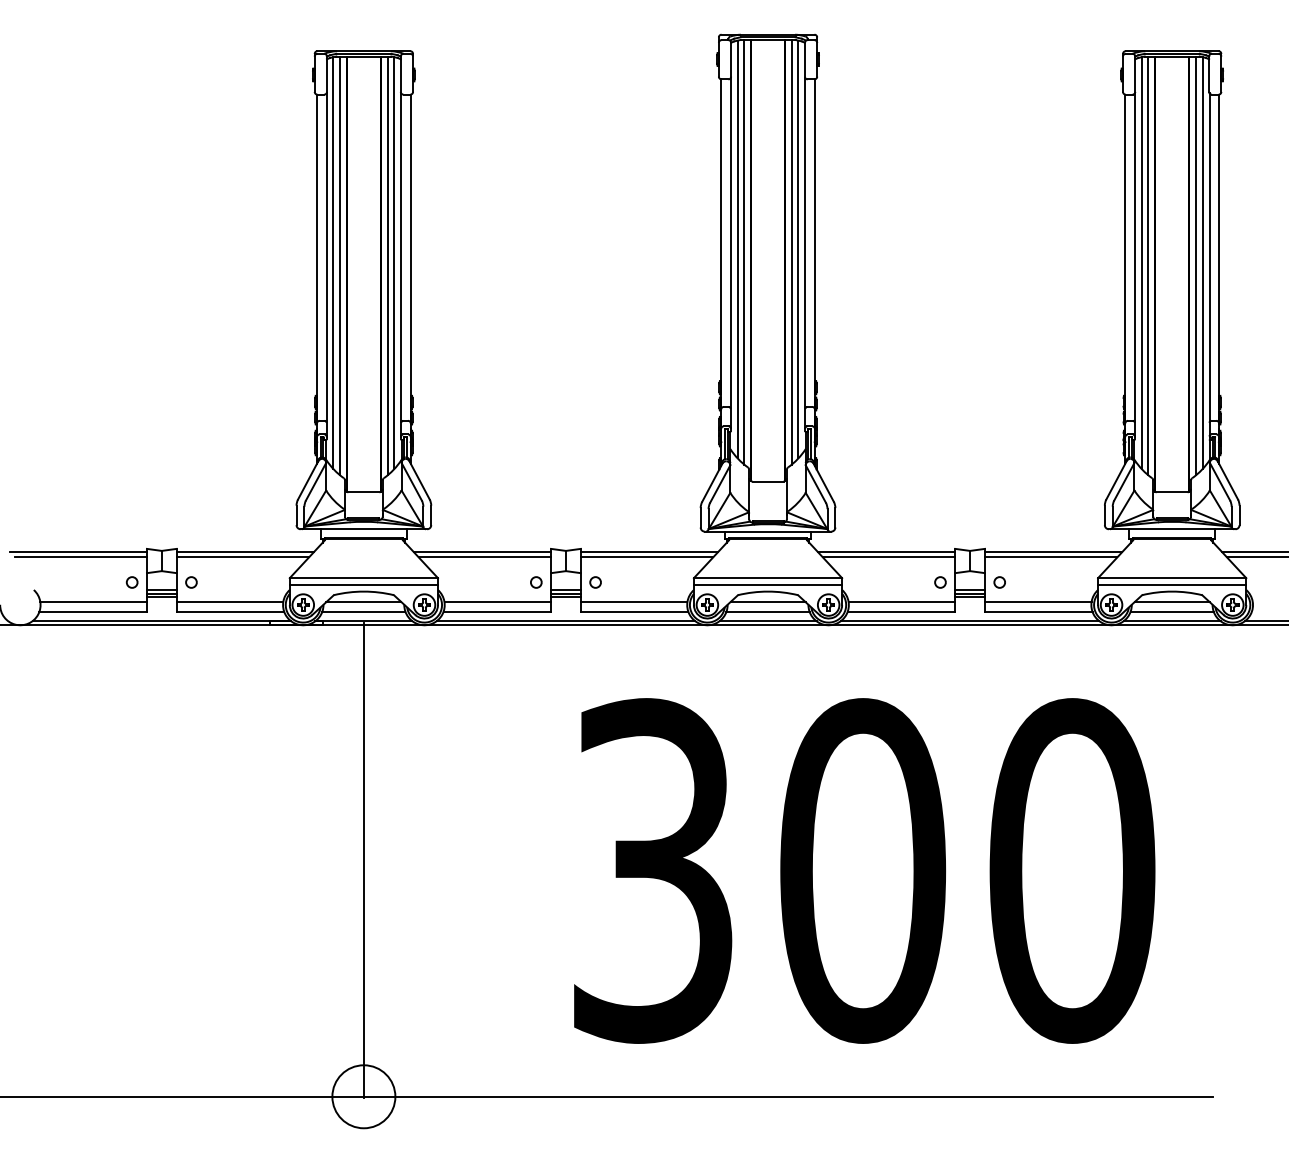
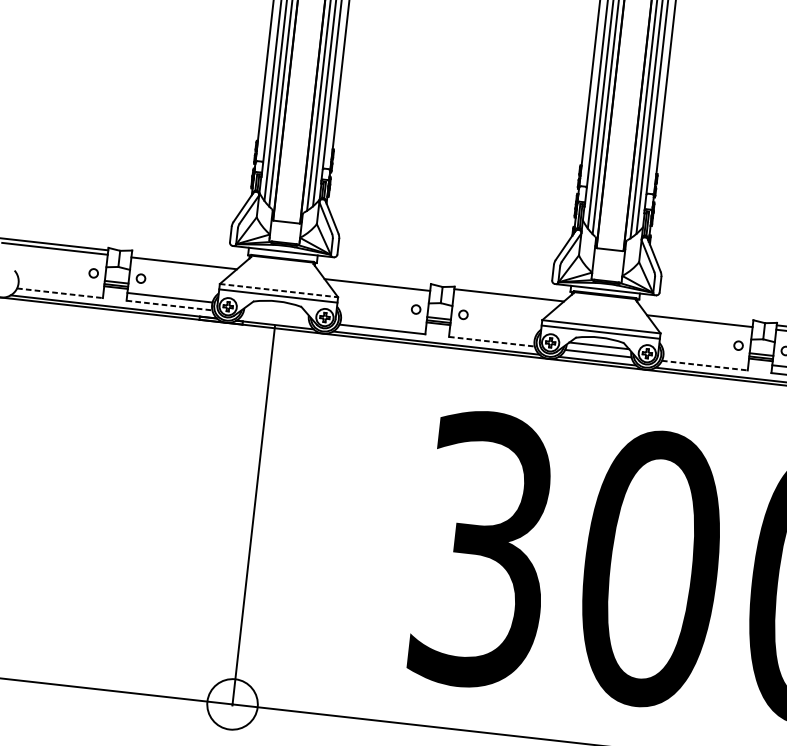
line: (245, 551) -> (186, 258), removed
line: (482, 551) -> (375, 280), removed
line: (886, 551) -> (698, 316), removed
line: (646, 557) -> (506, 299), removed
line: (364, 578) -> (279, 290), solid -> dashed
line: (93, 602) -> (61, 285), removed
line: (363, 602) -> (276, 310), removed
line: (497, 602) -> (383, 322), removed
line: (633, 602) -> (491, 334), removed
line: (901, 602) -> (705, 358), removed
line: (93, 611) -> (60, 293), solid -> dashed
line: (230, 611) -> (169, 305), solid -> dashed
line: (363, 611) -> (275, 317), removed
line: (634, 611) -> (491, 341), solid -> dashed
line: (901, 611) -> (704, 365), solid -> dashed

